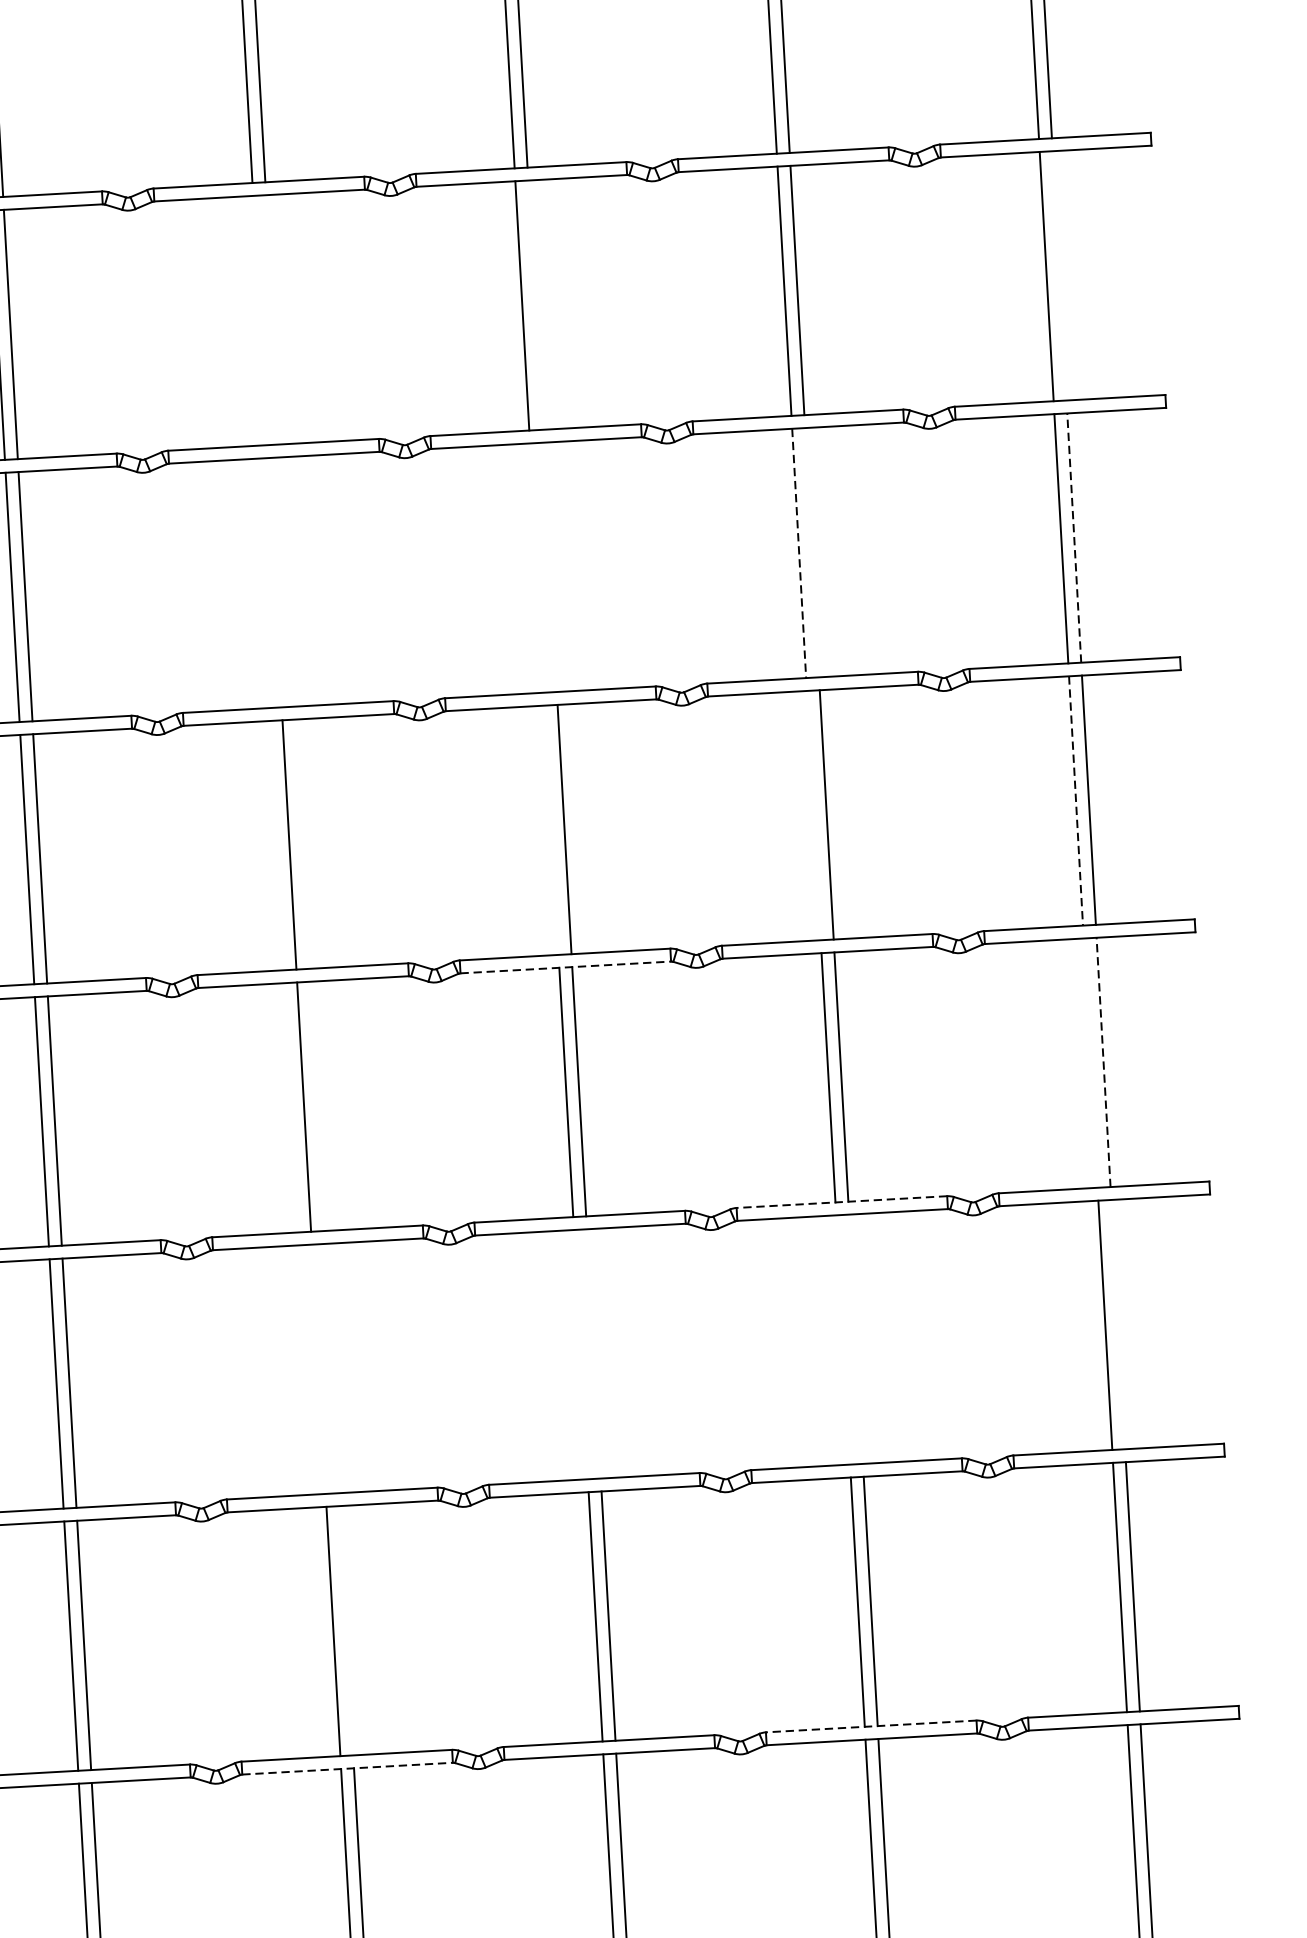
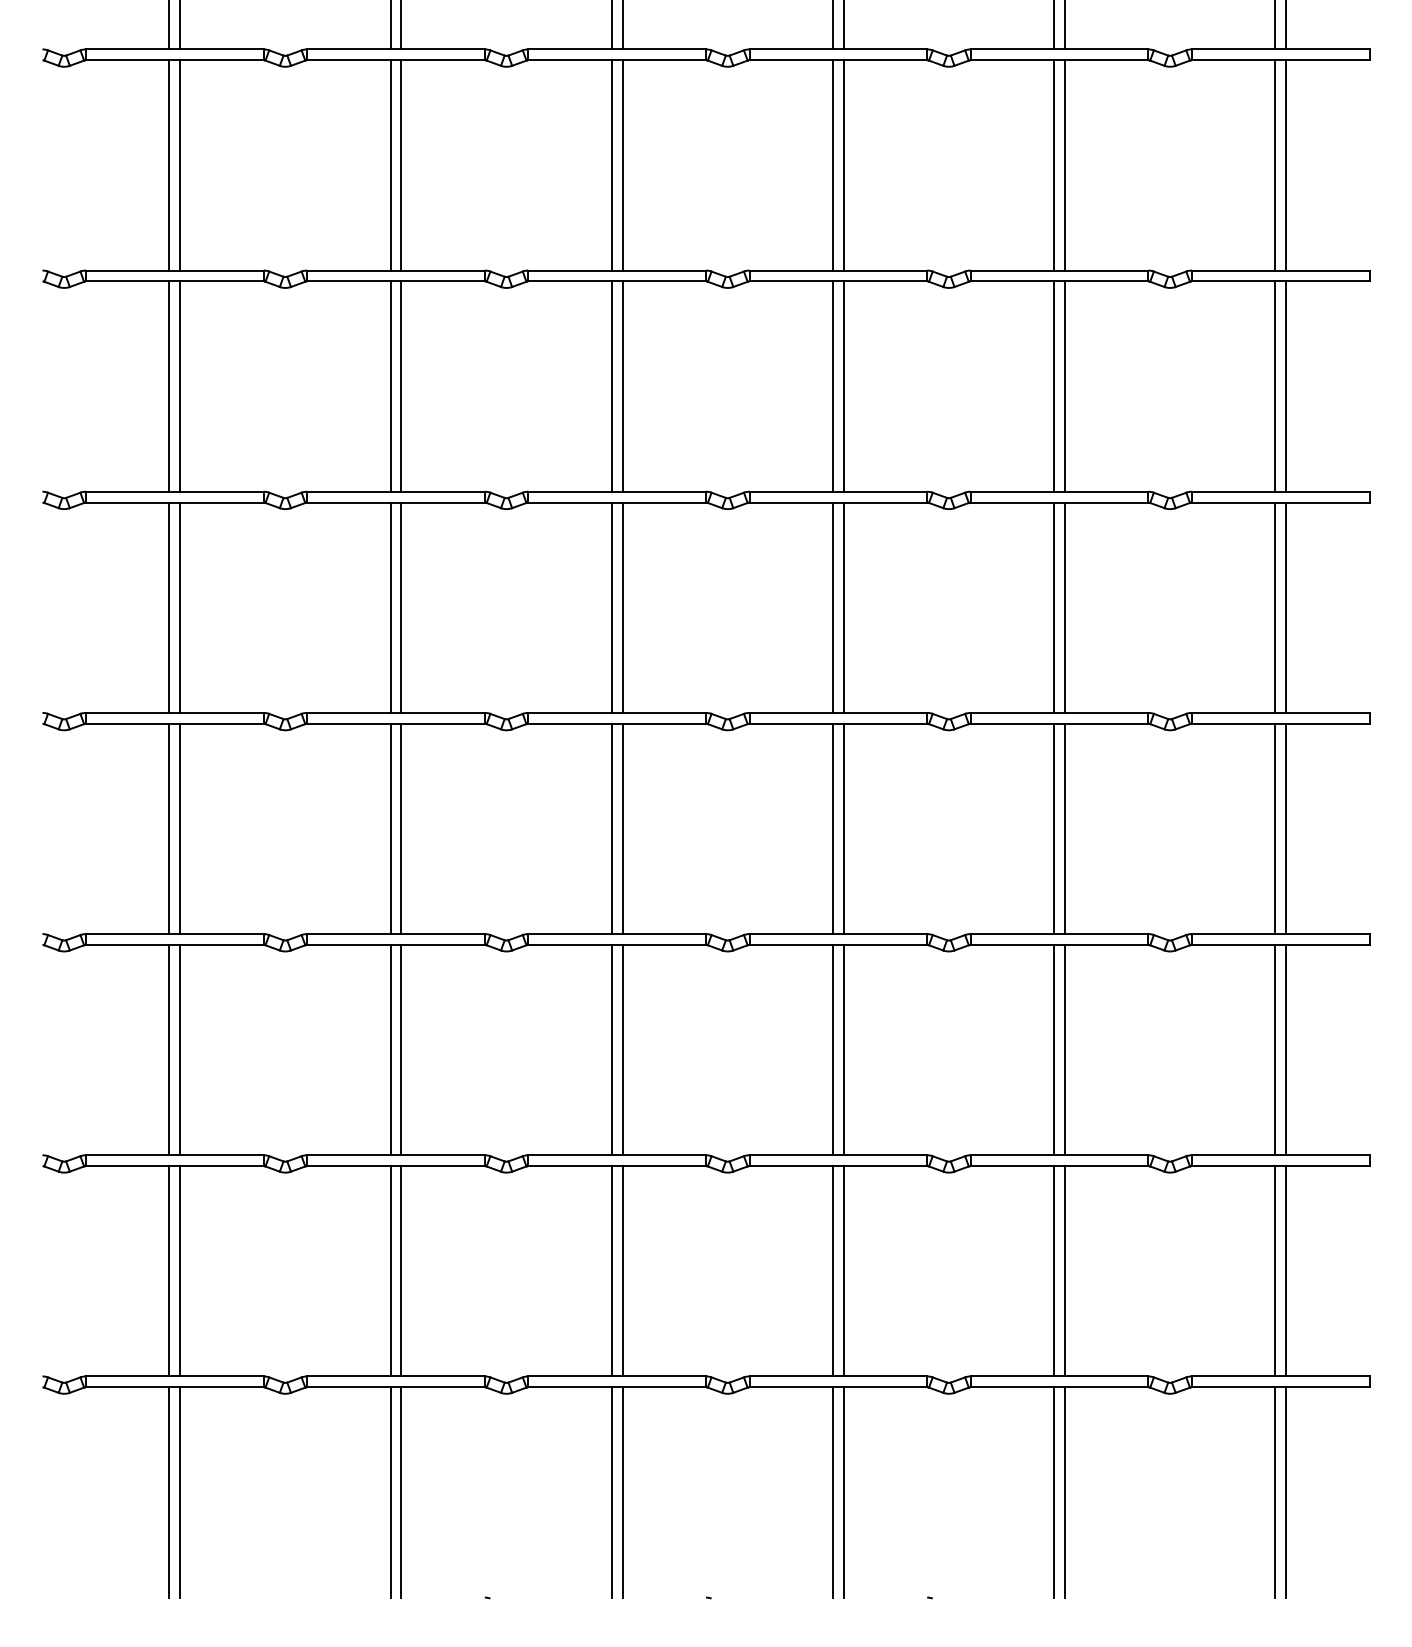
line: (1060, 275) -> (1286, 165), added
line: (534, 305) -> (843, 165), added
line: (272, 319) -> (622, 165), added
line: (259, 320) -> (611, 165), added
line: (1074, 537) -> (1286, 386), dashed -> solid
line: (811, 552) -> (1064, 386), added
line: (799, 554) -> (1054, 387), dashed -> solid
line: (549, 567) -> (843, 386), added
line: (536, 568) -> (832, 386), added
line: (287, 581) -> (622, 386), added
line: (274, 582) -> (611, 386), added
line: (1076, 801) -> (1275, 608), dashed -> solid
line: (814, 815) -> (1054, 607), added
line: (551, 829) -> (832, 607), added
line: (302, 843) -> (622, 607), added
line: (565, 967) -> (838, 723), dashed -> solid
line: (1103, 1061) -> (1286, 828), dashed -> solid
line: (1090, 1062) -> (1275, 828), added
line: (316, 1105) -> (622, 828), added
line: (841, 1202) -> (1059, 934), dashed -> solid
line: (1118, 1323) -> (1286, 1049), added
line: (855, 1338) -> (1064, 1049), added
line: (843, 1339) -> (1054, 1049), added
line: (580, 1353) -> (832, 1049), added
line: (593, 1353) -> (843, 1049), added
line: (331, 1367) -> (622, 1049), added
line: (318, 1368) -> (611, 1049), added
line: (346, 1631) -> (622, 1271), added
line: (871, 1726) -> (1059, 1376), dashed -> solid
line: (347, 1768) -> (617, 1387), dashed -> solid

